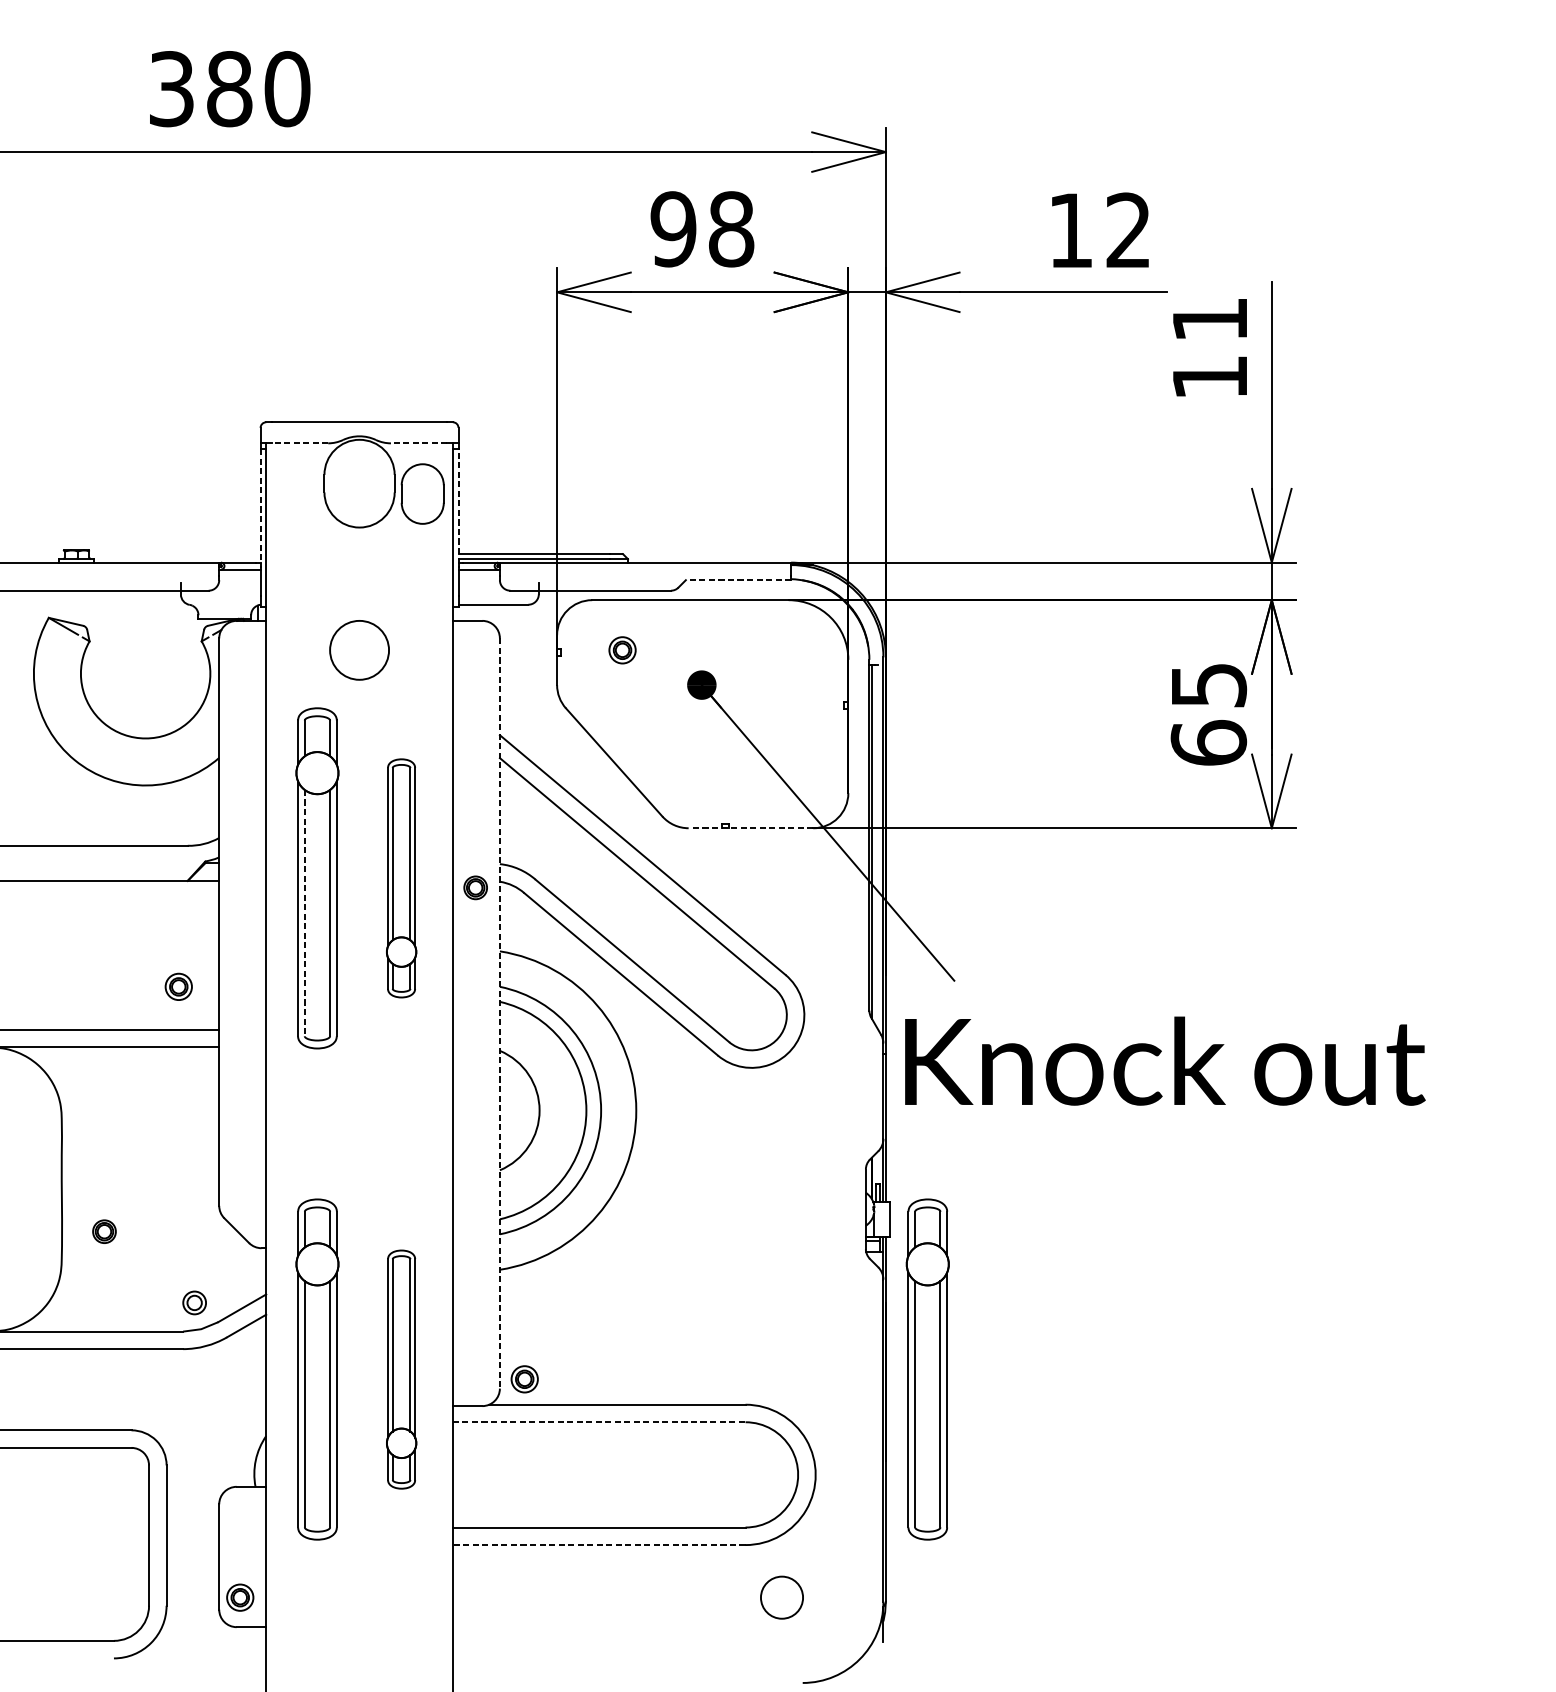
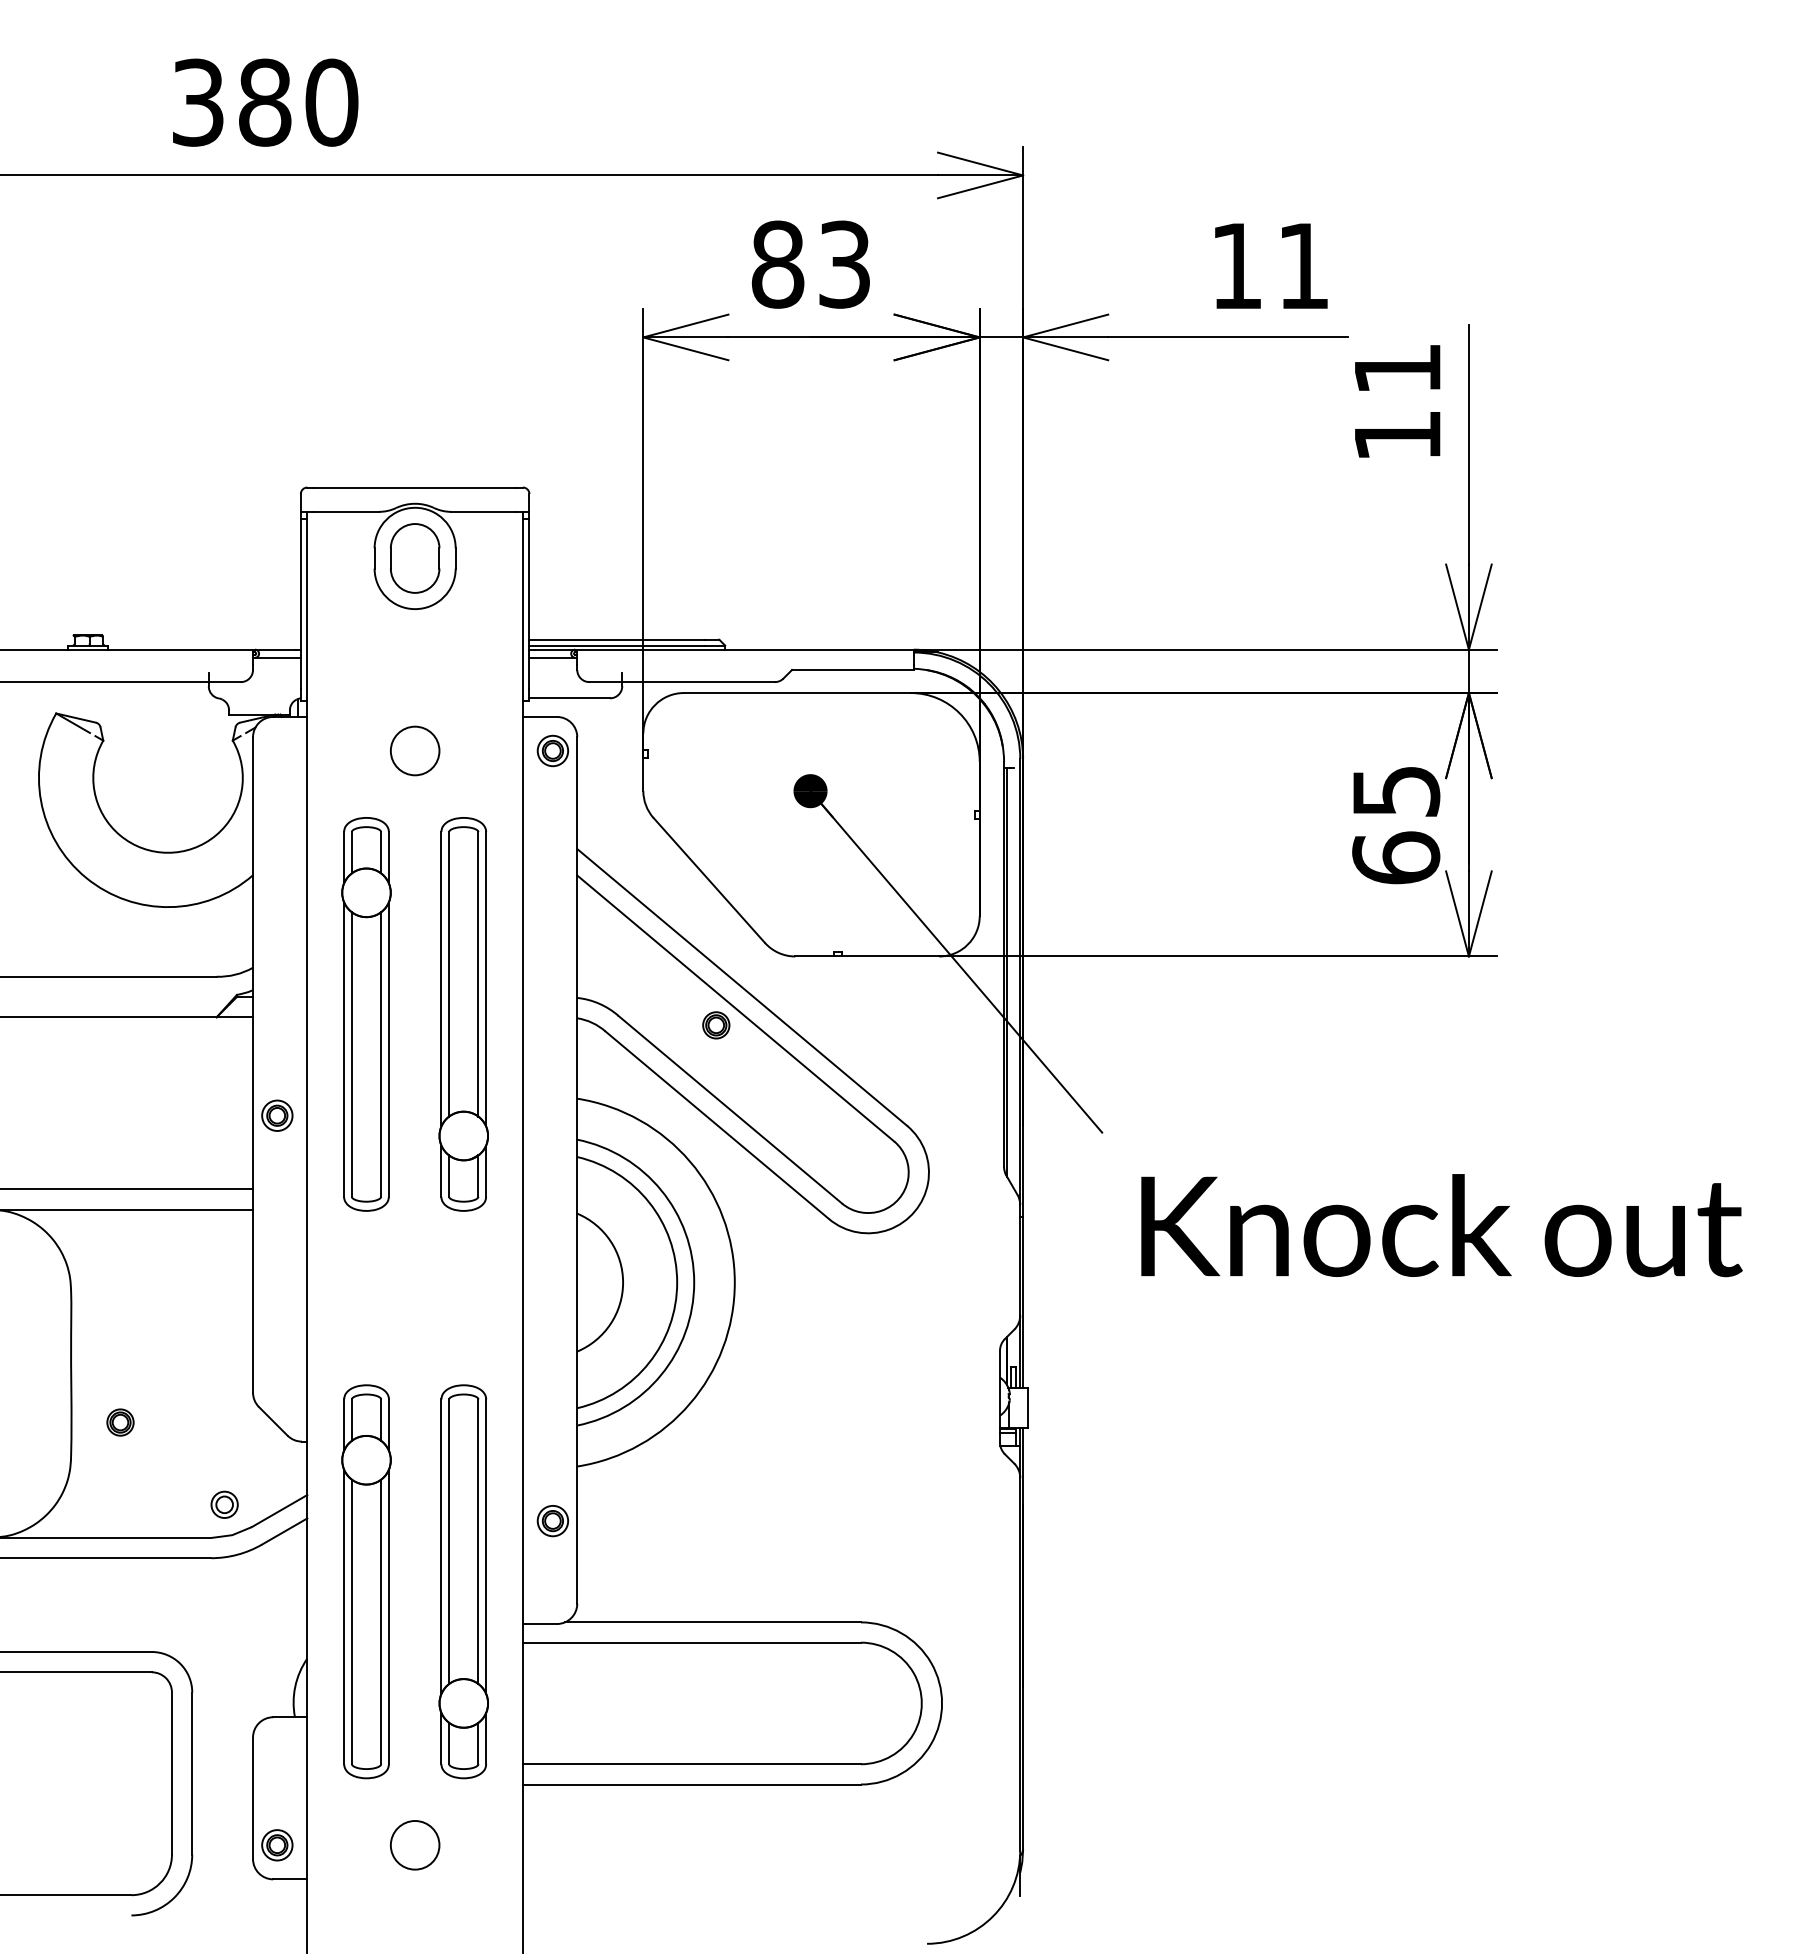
text: (702, 229) -> (811, 264), 98 -> 83
text: (1127, 230) -> (1302, 265), 12 -> 11
line: (300, 443) -> (346, 511), dashed -> solid
line: (418, 443) -> (483, 511), dashed -> solid
part: (423, 494) -> (415, 558), moved
line: (260, 506) -> (300, 584), dashed -> solid
line: (458, 506) -> (529, 584), dashed -> solid
line: (738, 579) -> (852, 669), dashed -> solid
circle: (359, 649) -> (414, 750), size x0.71
part: (622, 649) -> (552, 750), moved
line: (751, 828) -> (867, 956), dashed -> solid
part: (401, 878) -> (463, 1014), size x1.43
part: (475, 887) -> (716, 1025), moved
line: (304, 913) -> (351, 1055), dashed -> solid
part: (178, 986) -> (277, 1115), moved
line: (500, 1013) -> (577, 1170), dashed -> solid
text: (1164, 1061) -> (1441, 1225), moved
part: (401, 1369) -> (463, 1581), size x1.43
part: (927, 1369) -> (1071, 1581), removed
part: (524, 1379) -> (552, 1521), moved
line: (599, 1422) -> (692, 1642), dashed -> solid
line: (598, 1545) -> (691, 1784), dashed -> solid
circle: (782, 1597) -> (415, 1845), moved

